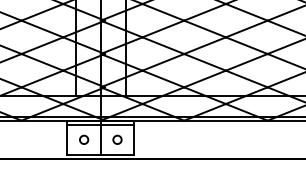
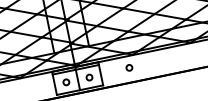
circle: (175, 137) -> (129, 67), added

